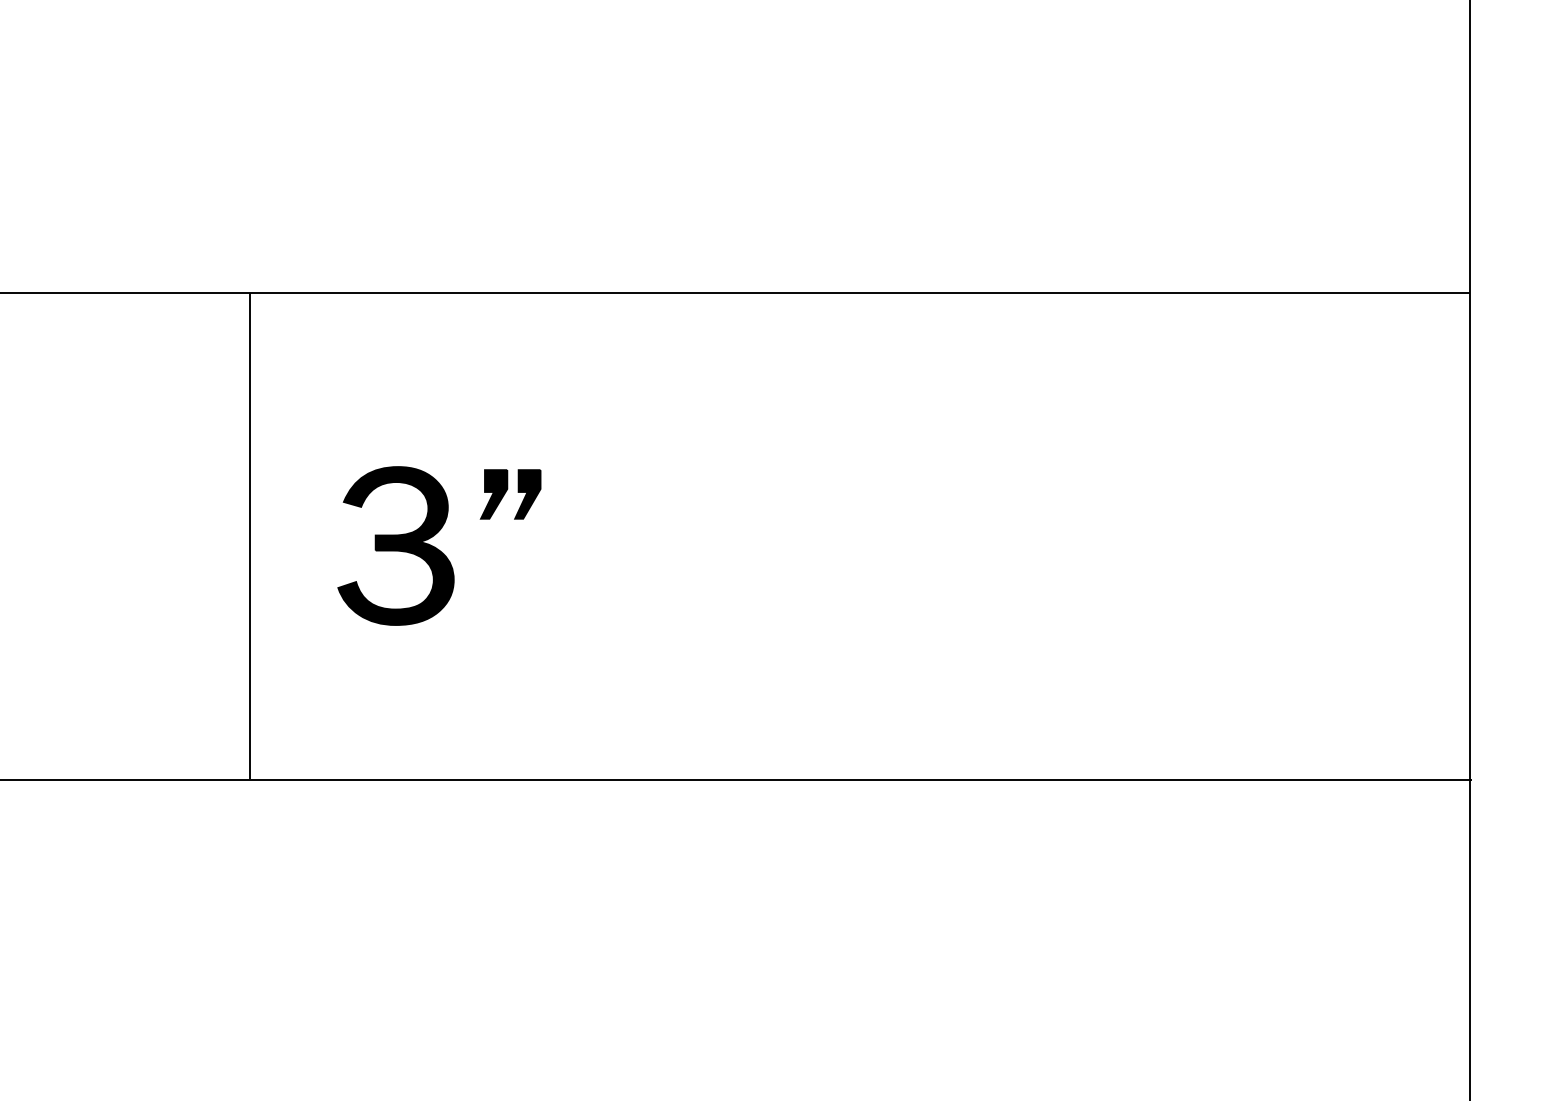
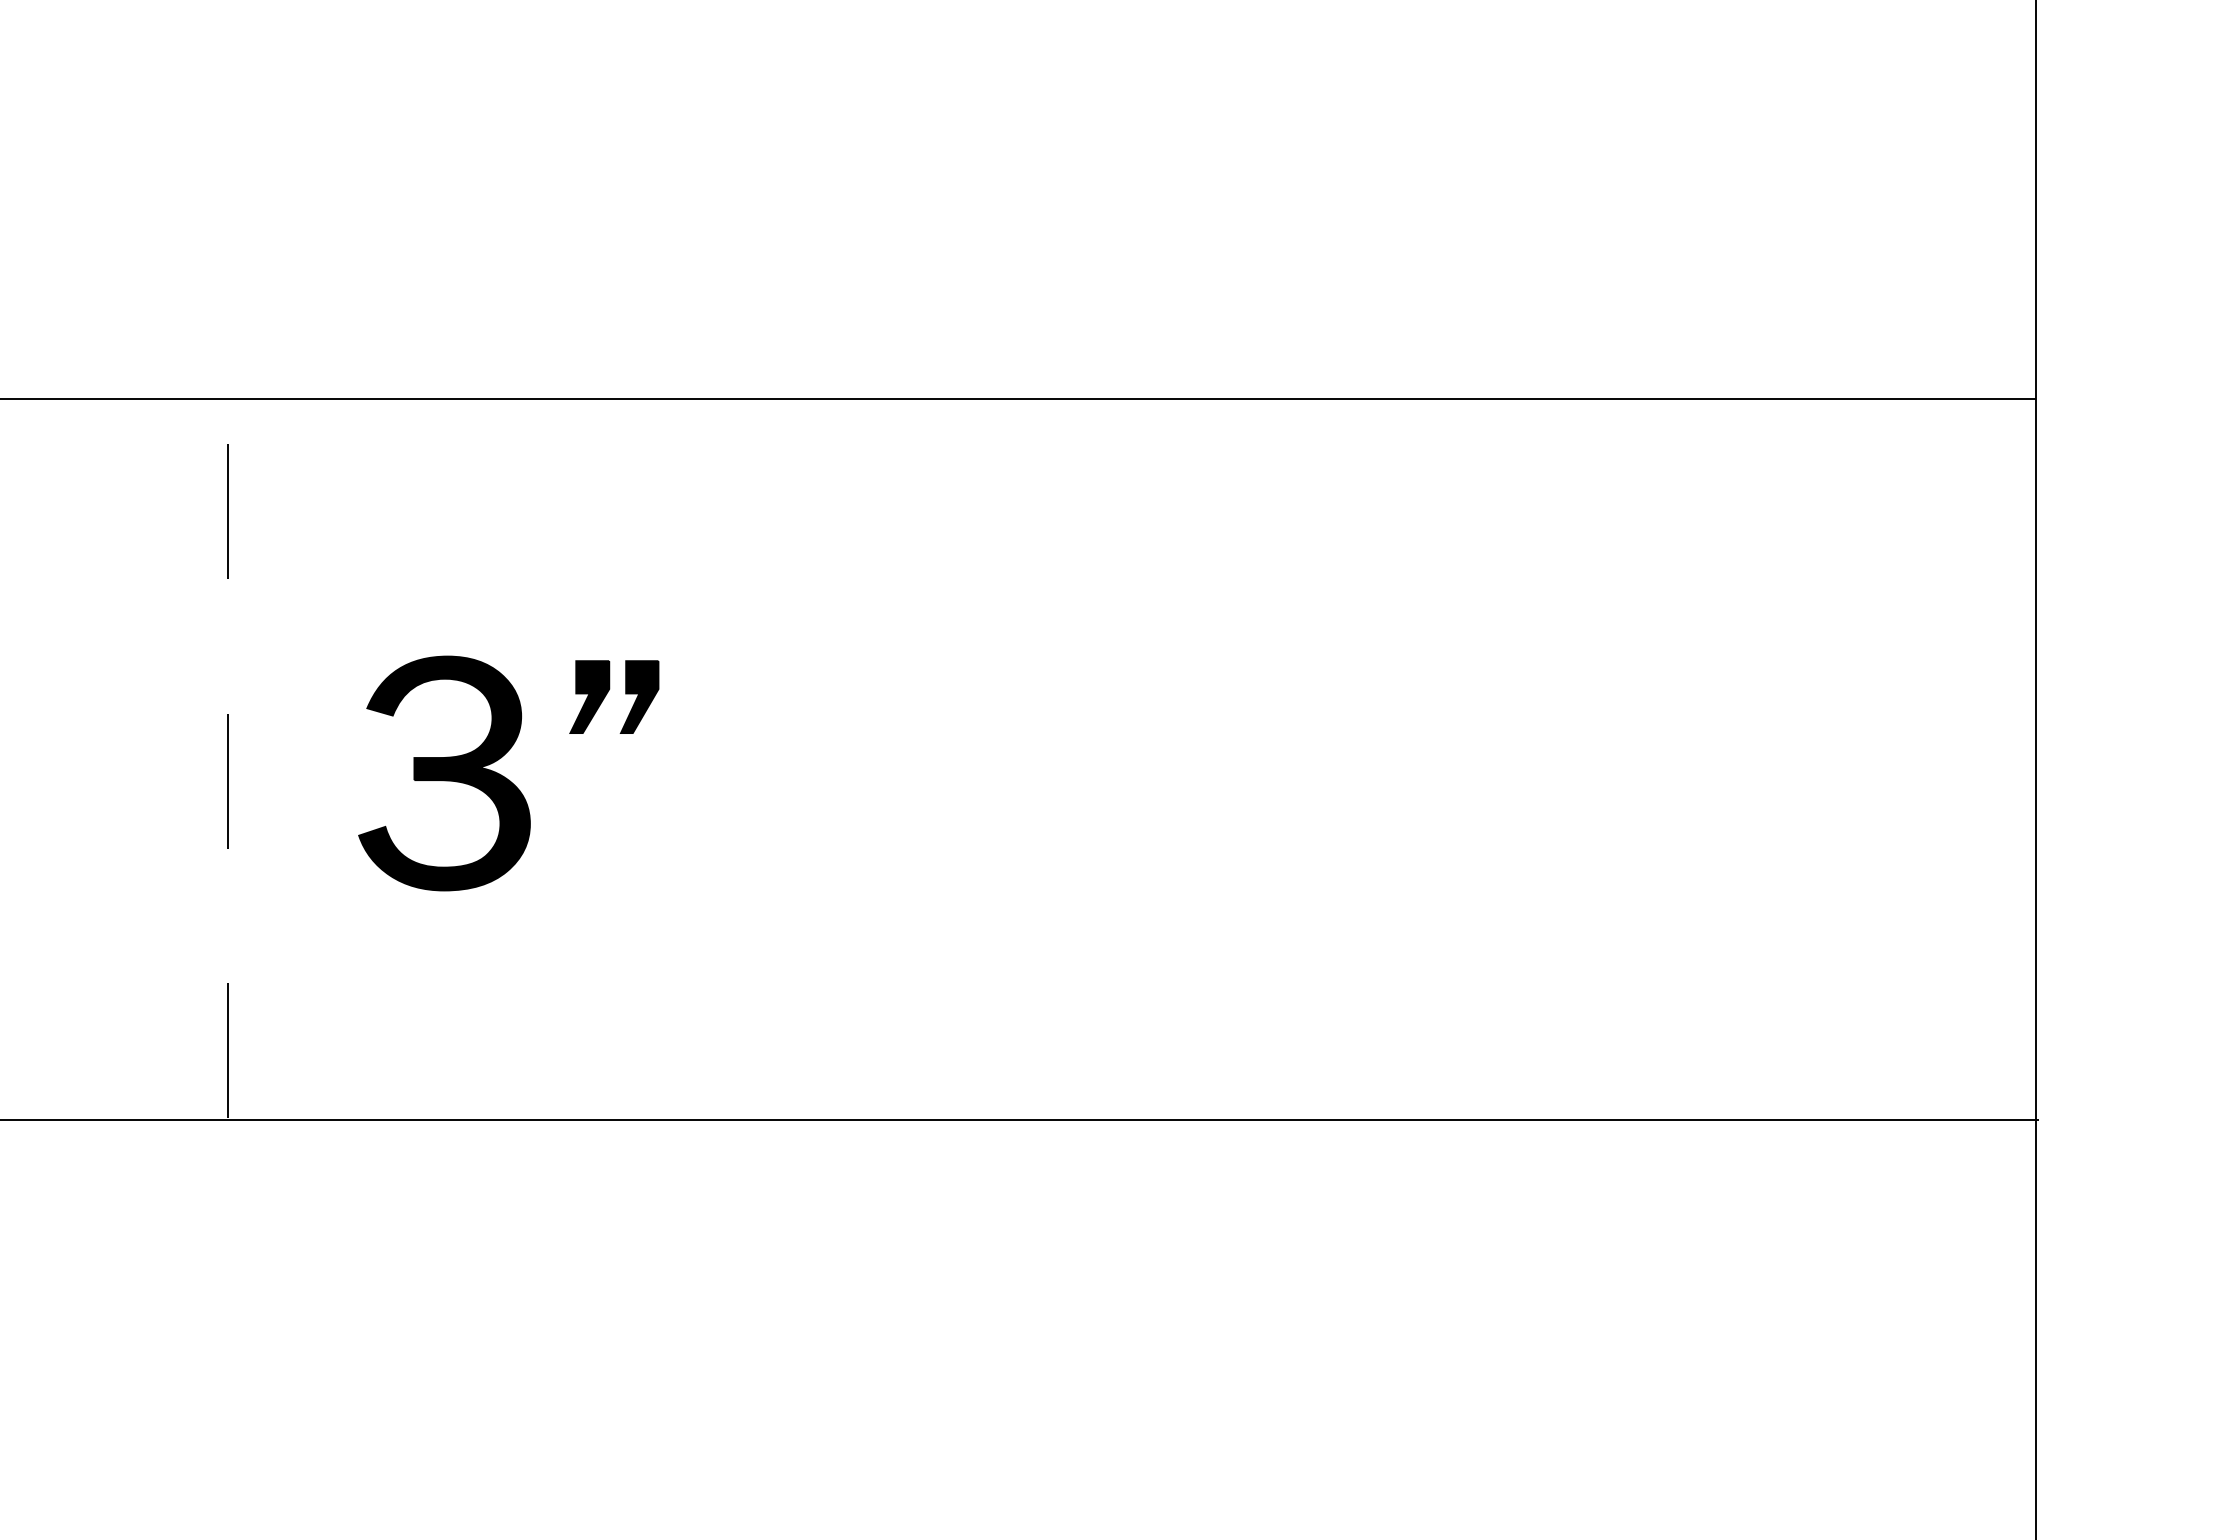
line: (250, 535) -> (228, 757), solid -> dashed

